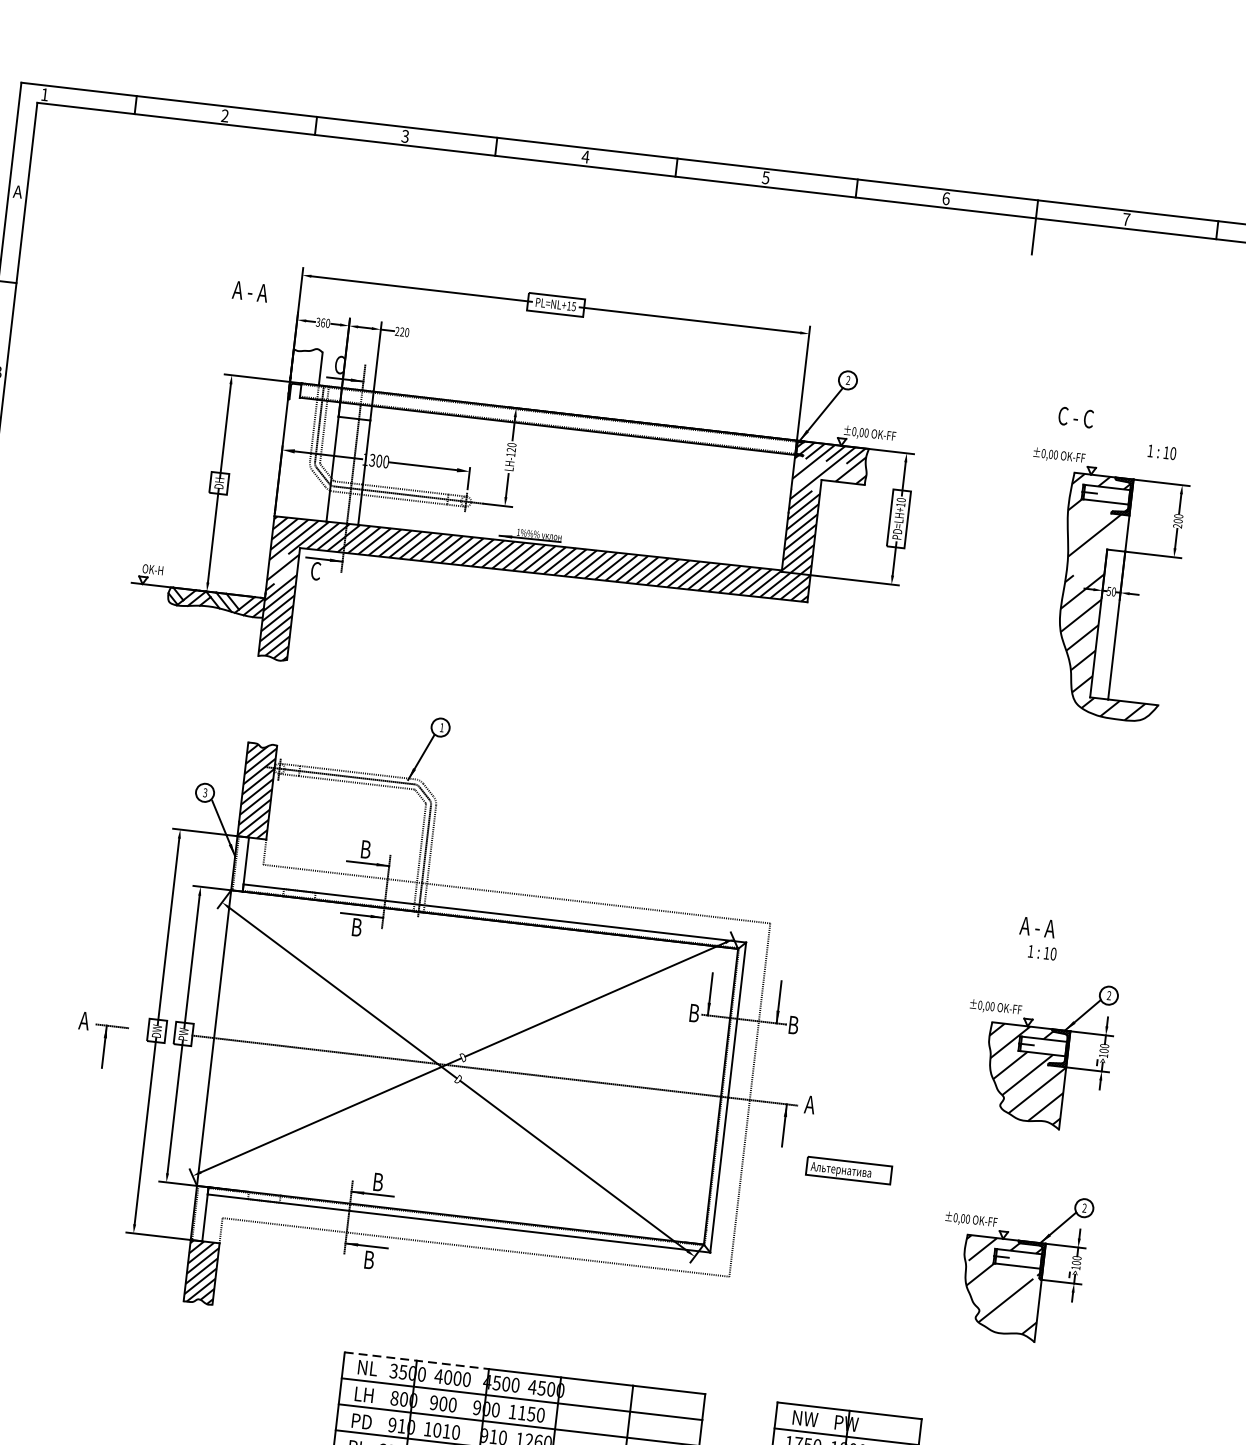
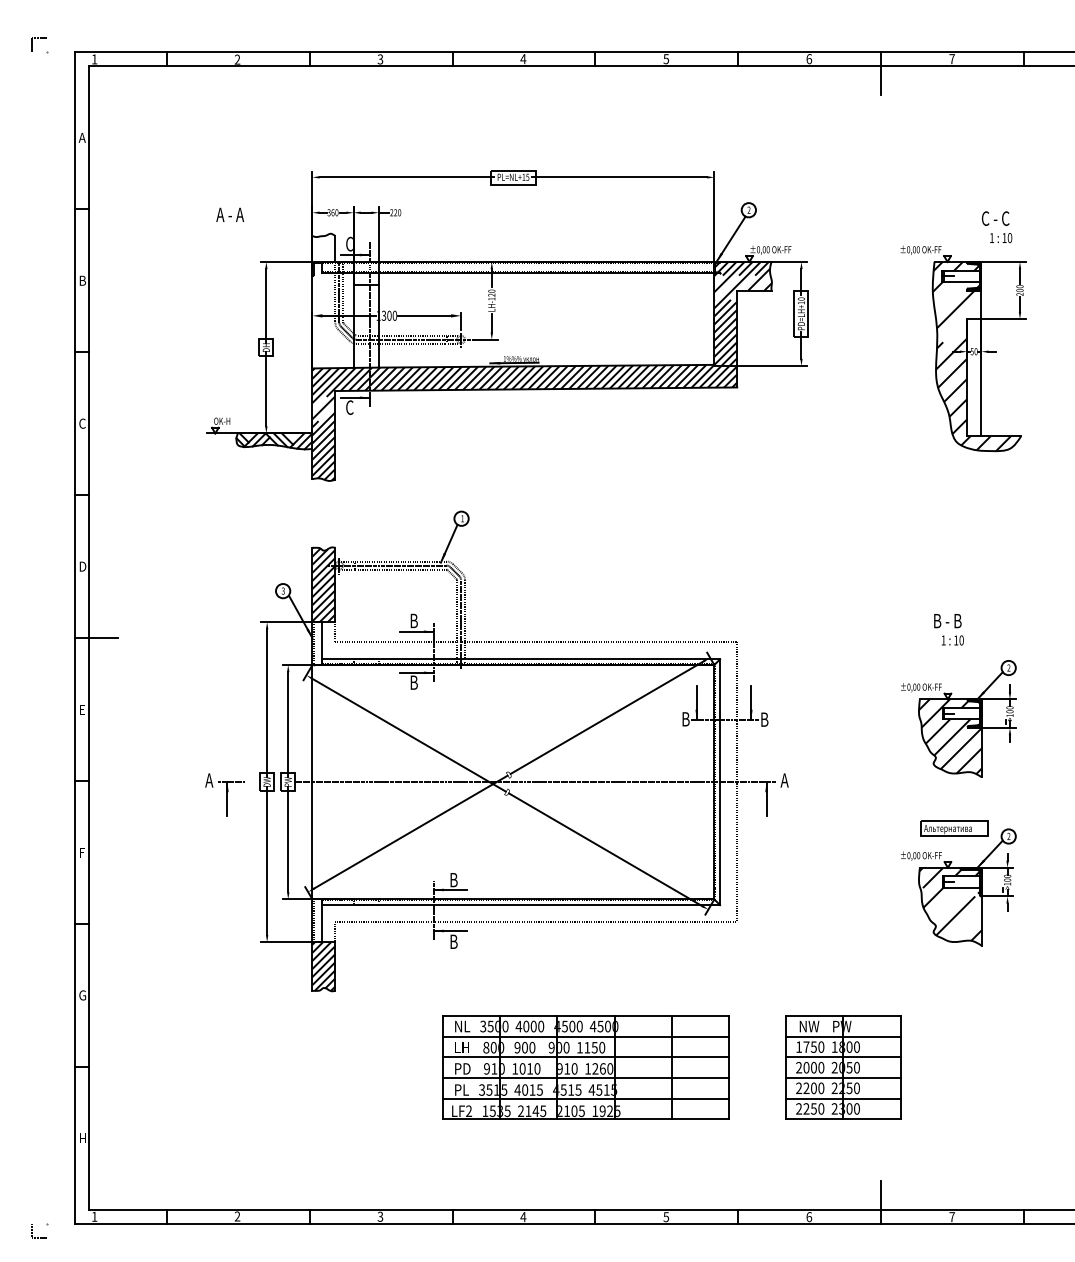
text: (250, 291) -> (230, 214), moved
text: (1075, 417) -> (995, 218), moved
text: (1038, 928) -> (947, 621), A - A -> B - B
part: (849, 1170) -> (954, 828), moved
line: (417, 1361) -> (500, 1016), dashed -> solid

